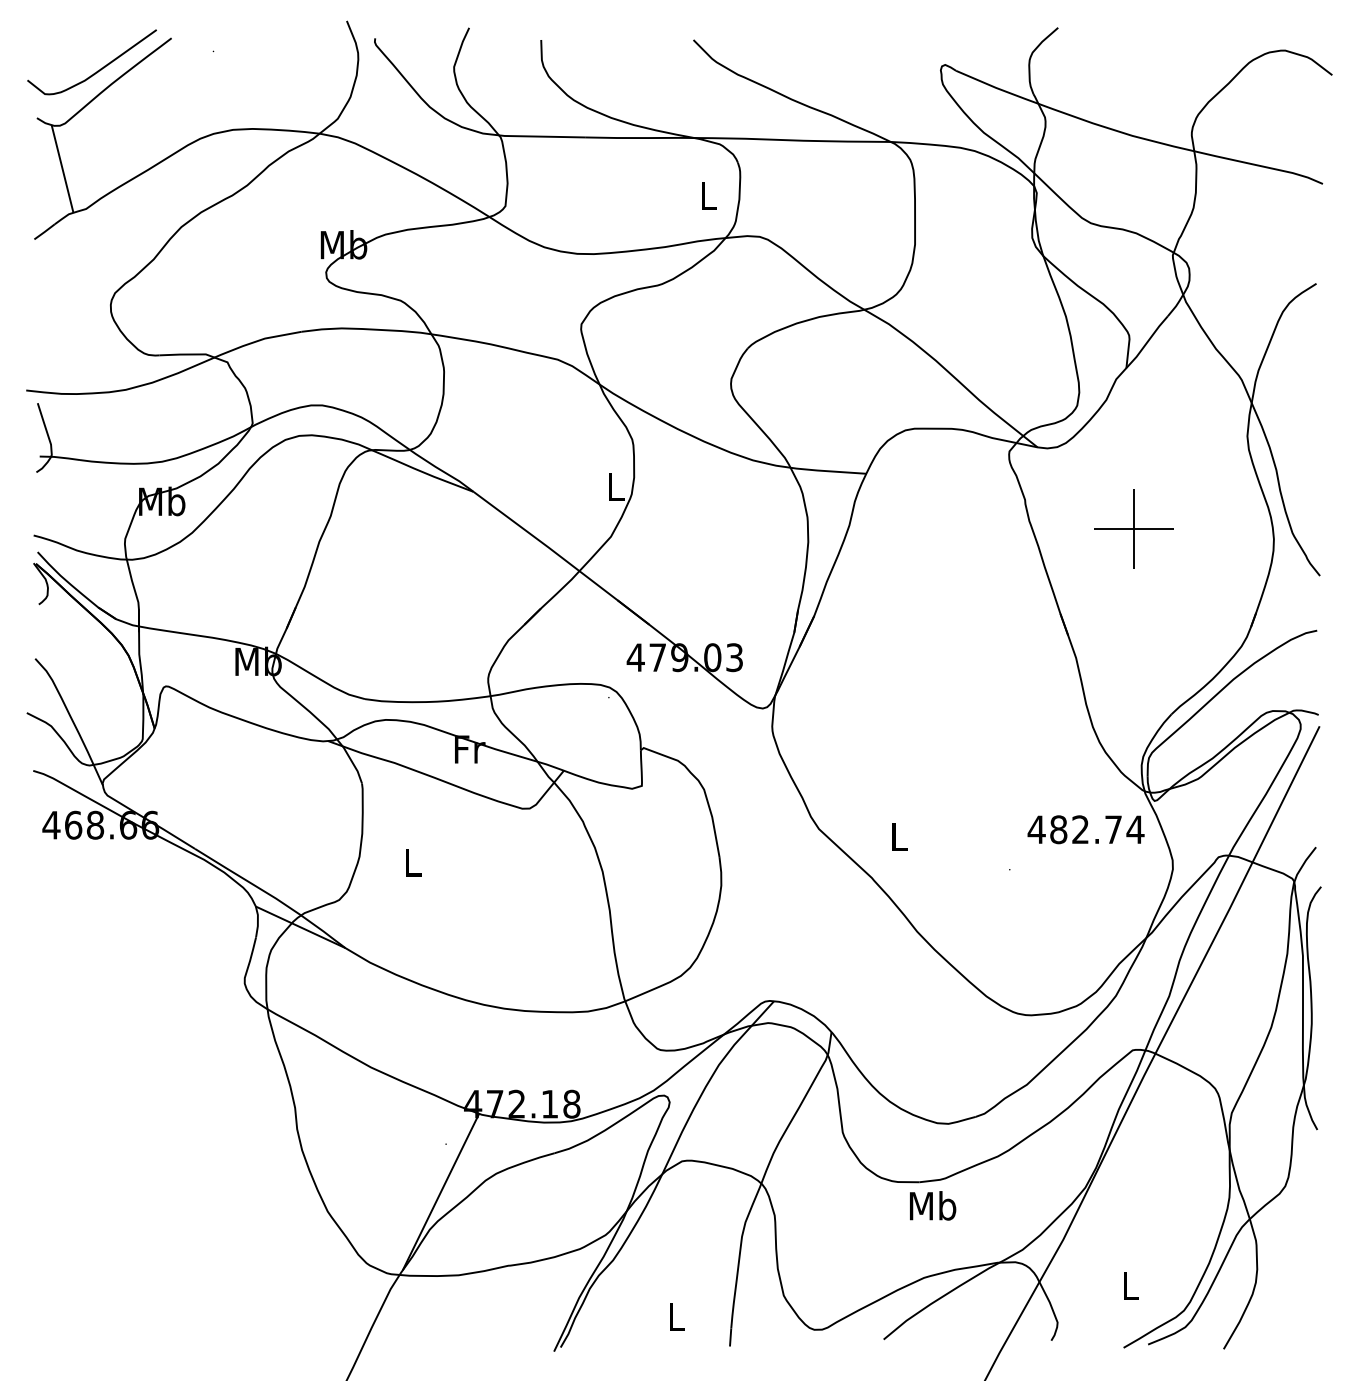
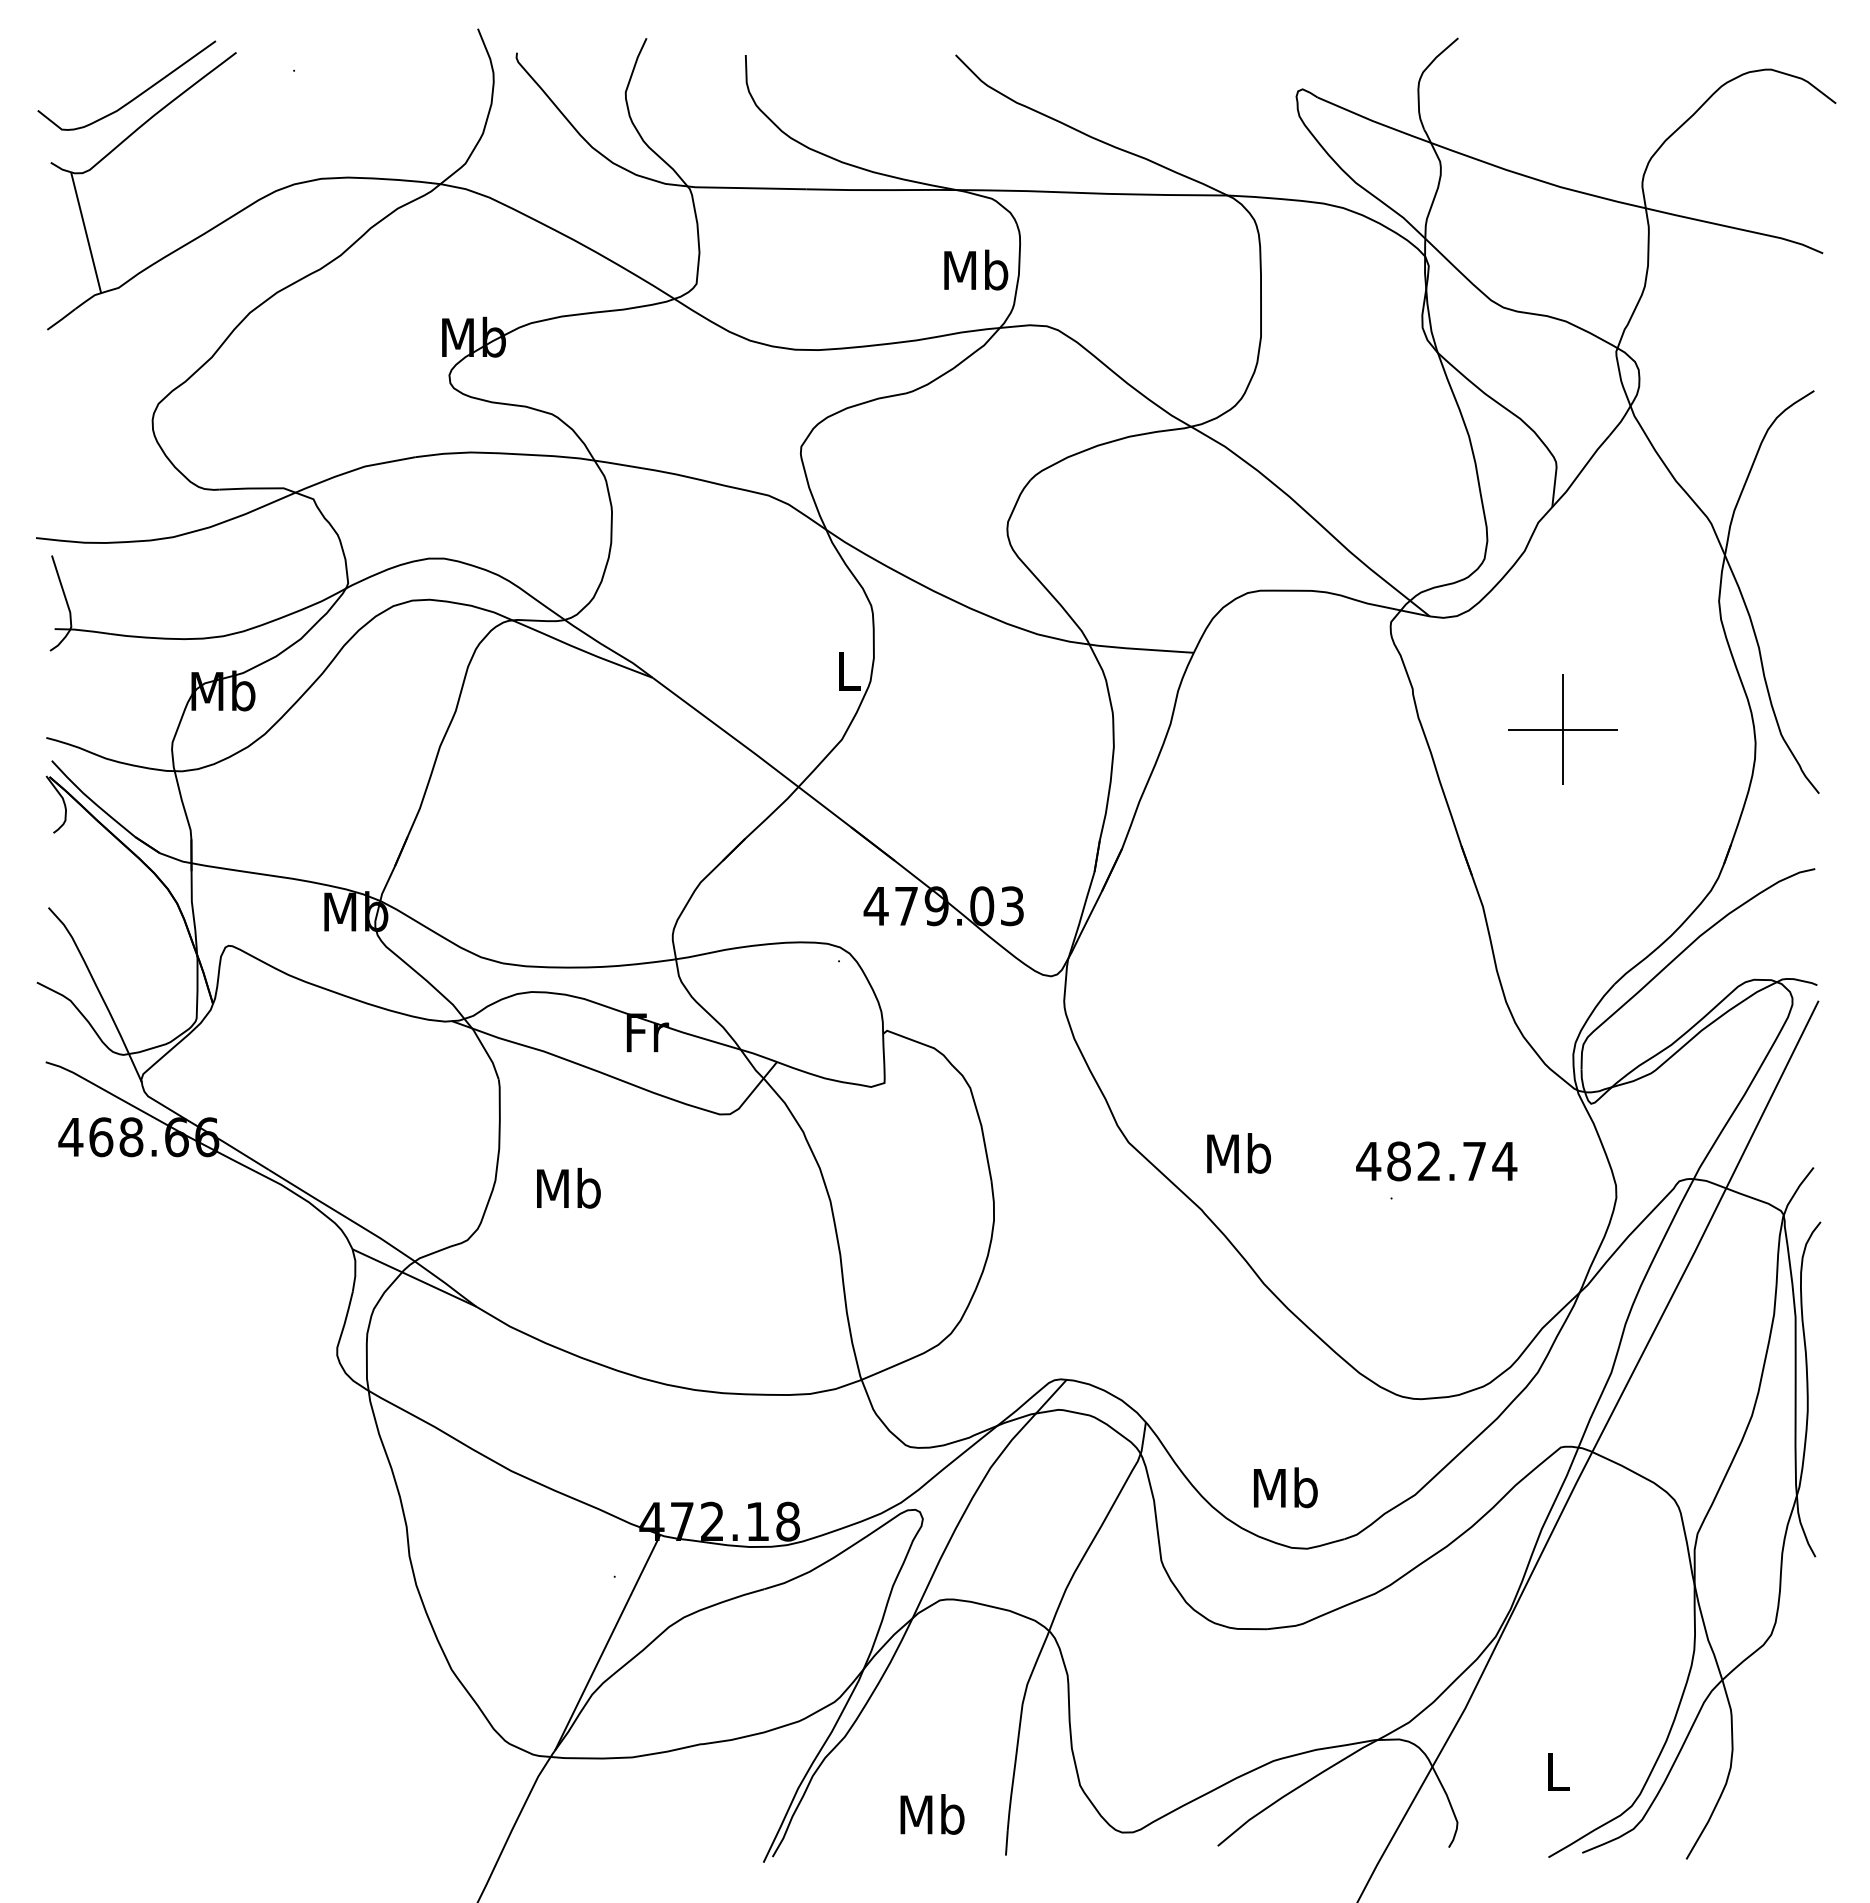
text: (708, 195) -> (976, 269), L -> Mb
text: (1085, 829) -> (1436, 1161), moved
text: (899, 837) -> (1239, 1153), L -> Mb
text: (412, 861) -> (568, 1187), L -> Mb
text: (932, 1205) -> (1285, 1487), moved
text: (676, 1316) -> (932, 1814), L -> Mb

